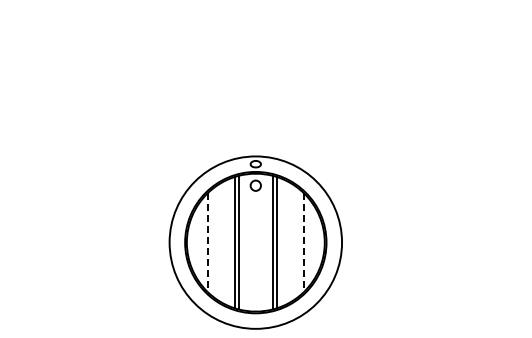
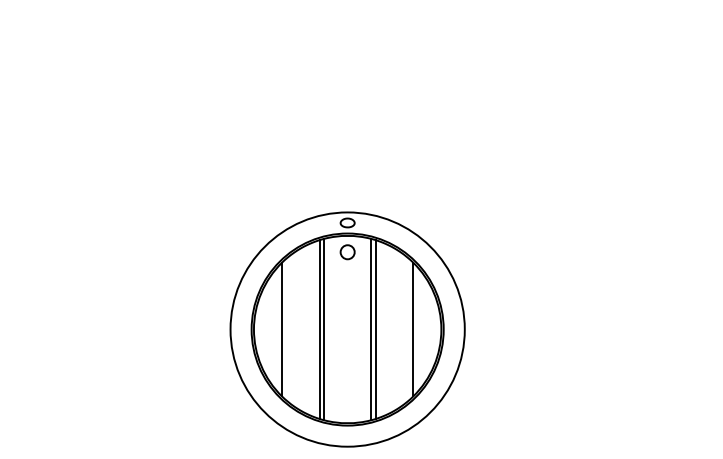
line: (207, 243) -> (282, 330), dashed -> solid
line: (304, 243) -> (413, 330), dashed -> solid

